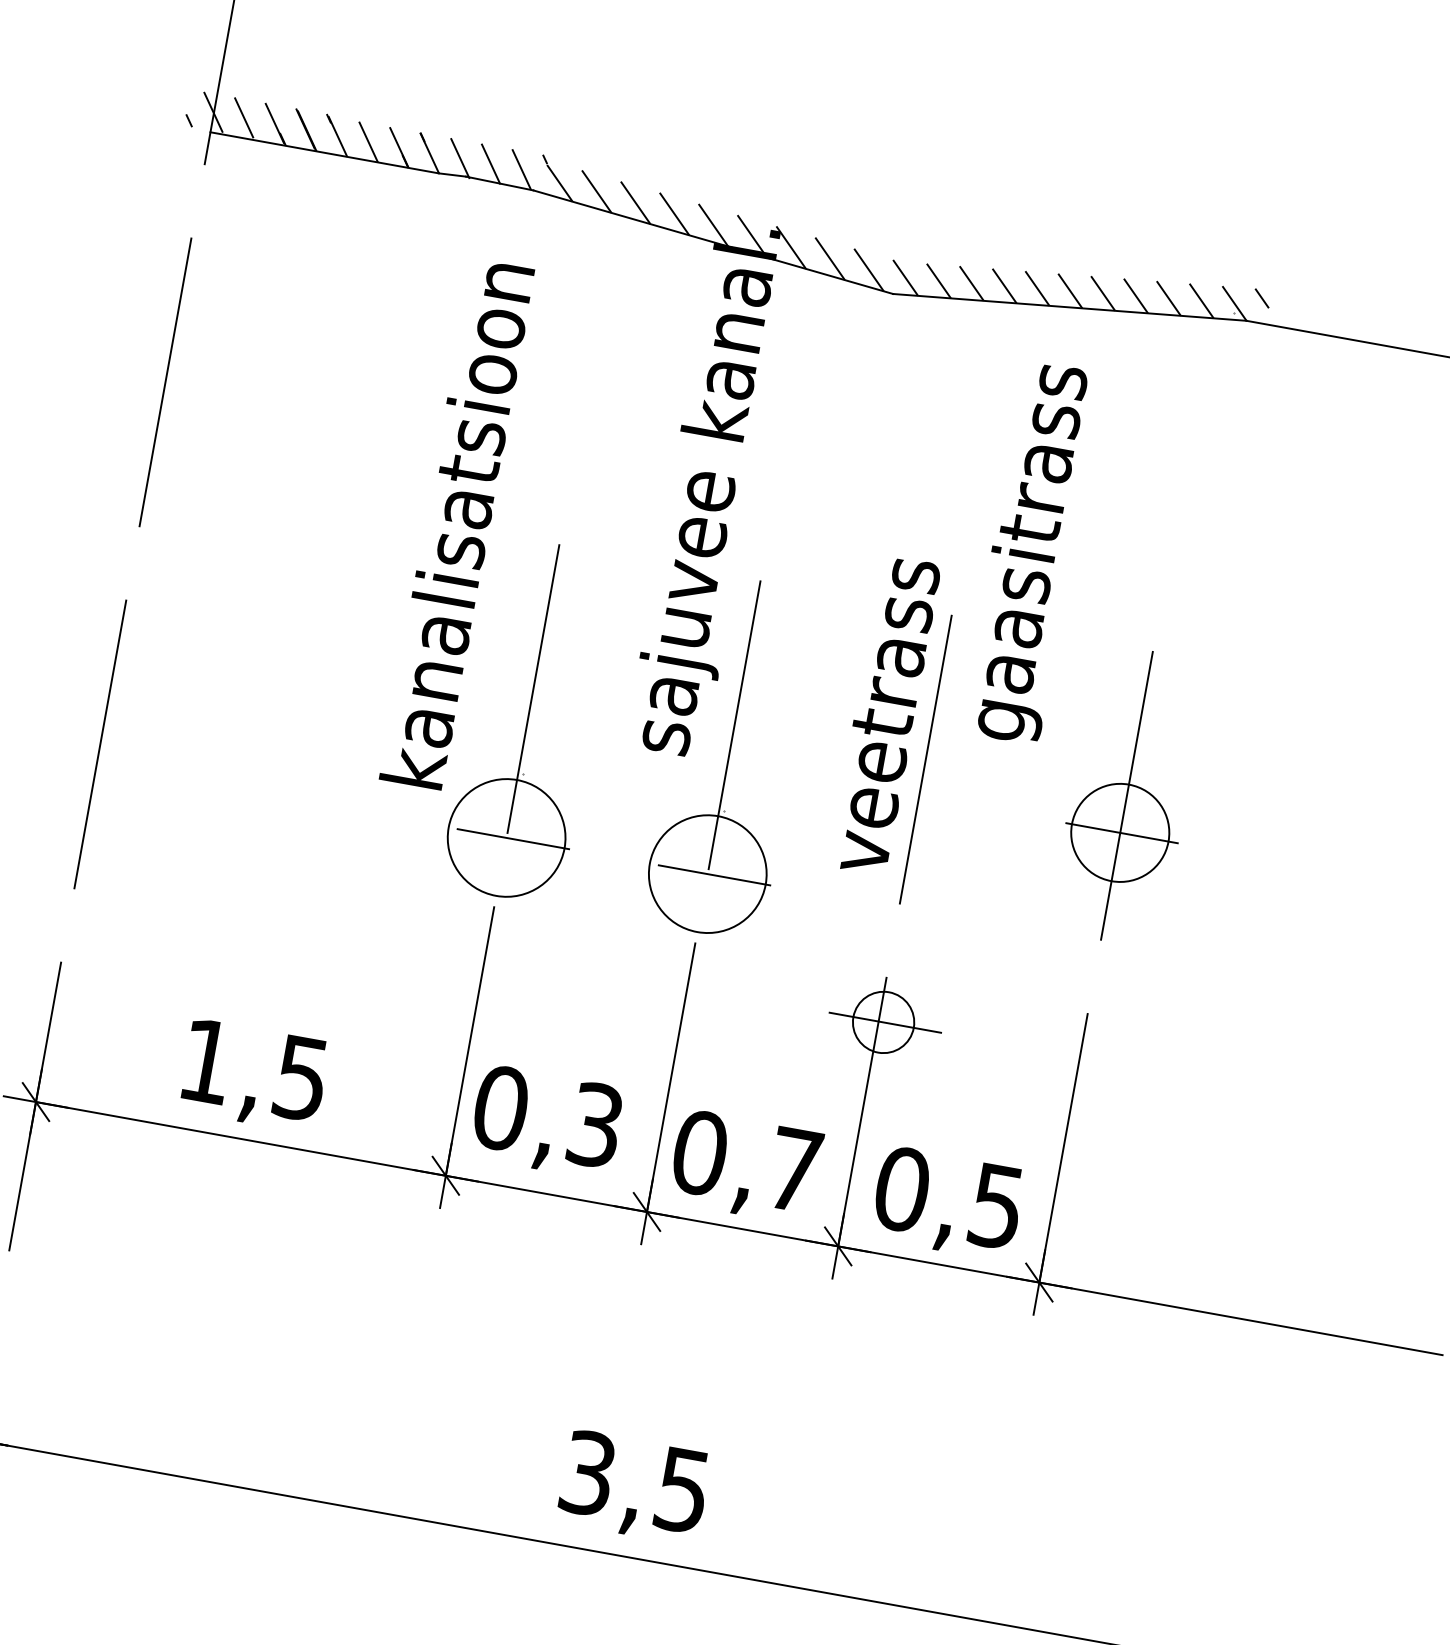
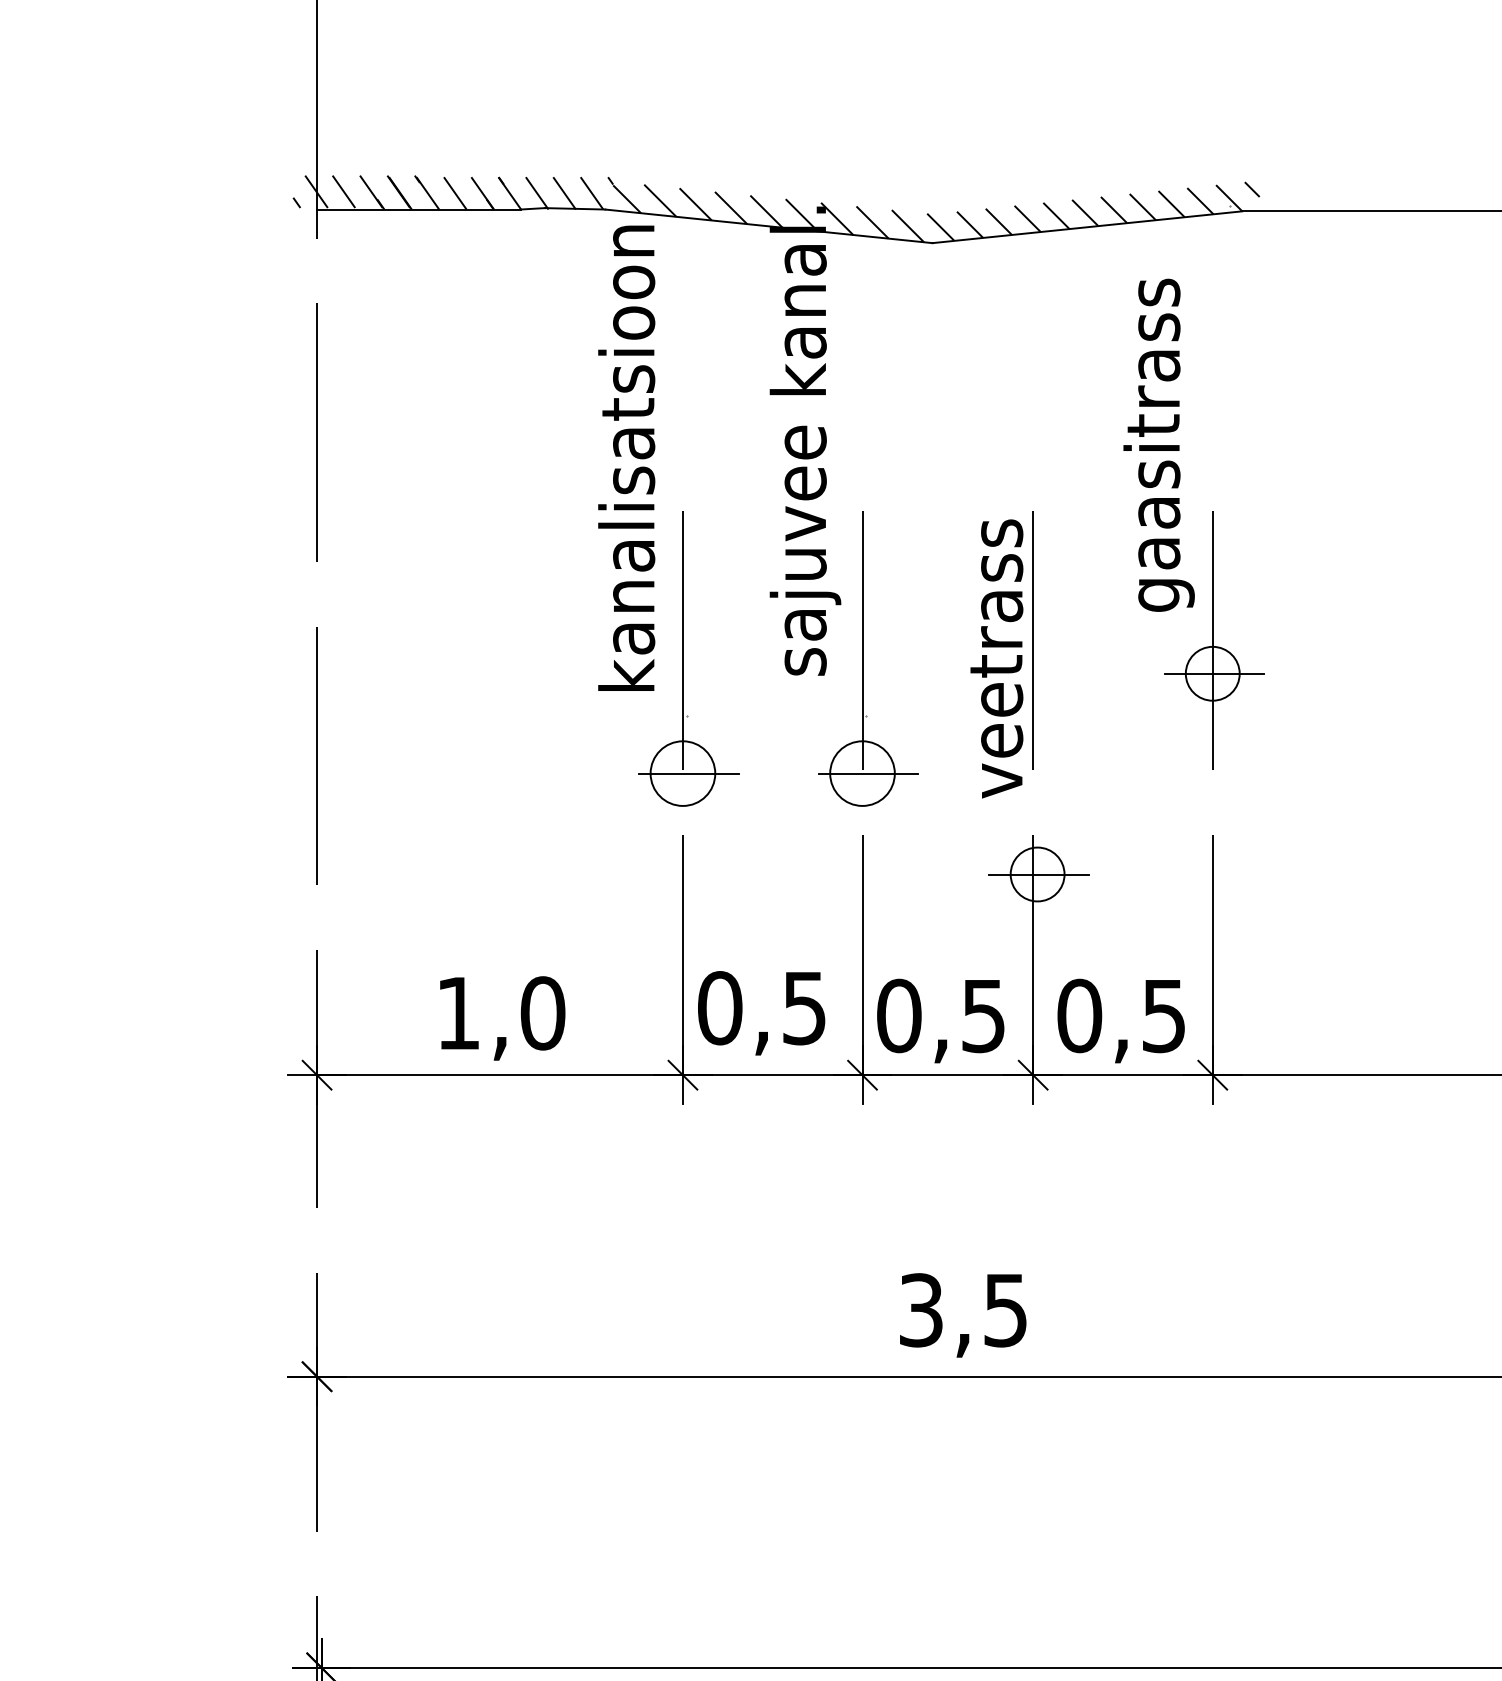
text: (457, 523) -> (626, 457), moved
text: (1031, 551) -> (1158, 444), moved
text: (884, 714) -> (996, 658), moved
circle: (1120, 832) -> (1212, 673), size x0.62
circle: (506, 837) -> (682, 773), size x0.62
circle: (707, 874) -> (862, 773), size x0.62
text: (300, 1078) -> (542, 1013), 1,5 -> 1,0
text: (595, 1124) -> (804, 1007), 0,3 -> 0,5
text: (794, 1170) -> (983, 1016), 0,7 -> 0,5
text: (634, 1487) -> (963, 1315), moved

